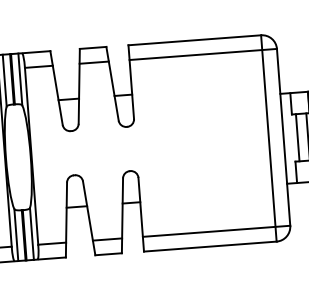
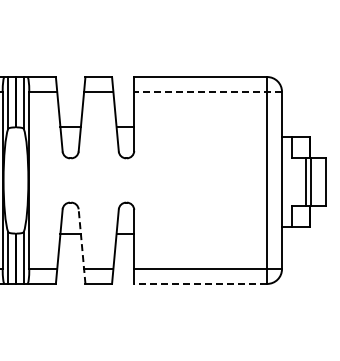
line: (203, 54) -> (208, 91), solid -> dashed
line: (298, 137) -> (296, 181), removed
line: (89, 218) -> (82, 246), solid -> dashed
line: (210, 246) -> (200, 283), solid -> dashed

